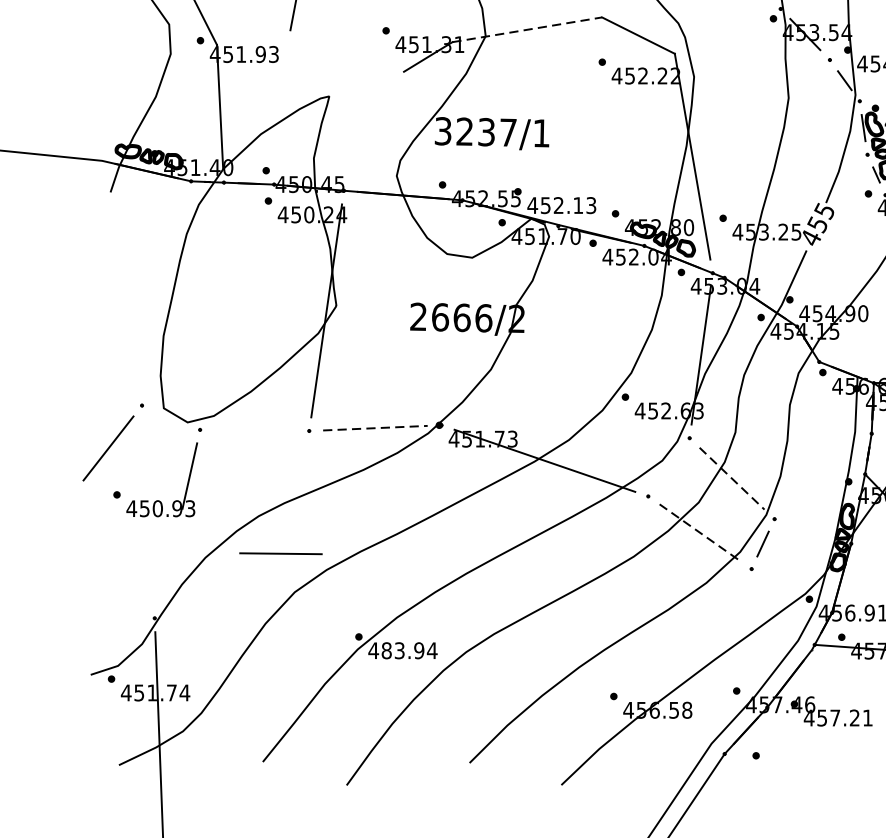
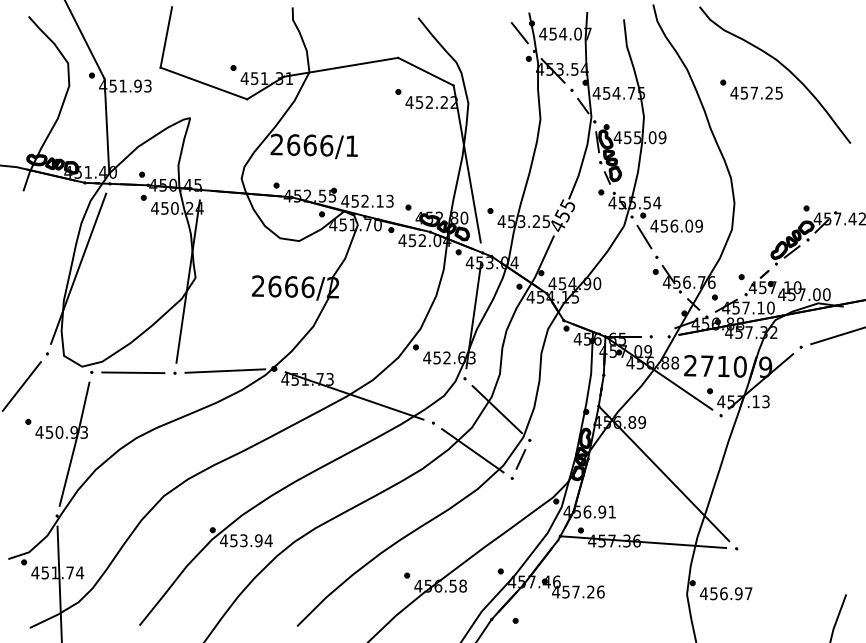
line: (527, 30) -> (341, 67), dashed -> solid
line: (346, 51) -> (203, 83), added
text: (475, 132) -> (301, 145), 3237/1 -> 2666/1
line: (182, 293) -> (78, 268), added
line: (375, 428) -> (225, 371), dashed -> solid
line: (732, 478) -> (497, 409), dashed -> solid
line: (699, 532) -> (472, 450), dashed -> solid
line: (281, 553) -> (133, 372), moved
line: (169, 555) -> (68, 468), added
text: (386, 650) -> (233, 540), 483.94 -> 453.94
text: (867, 717) -> (600, 591), 457.21 -> 457.26

